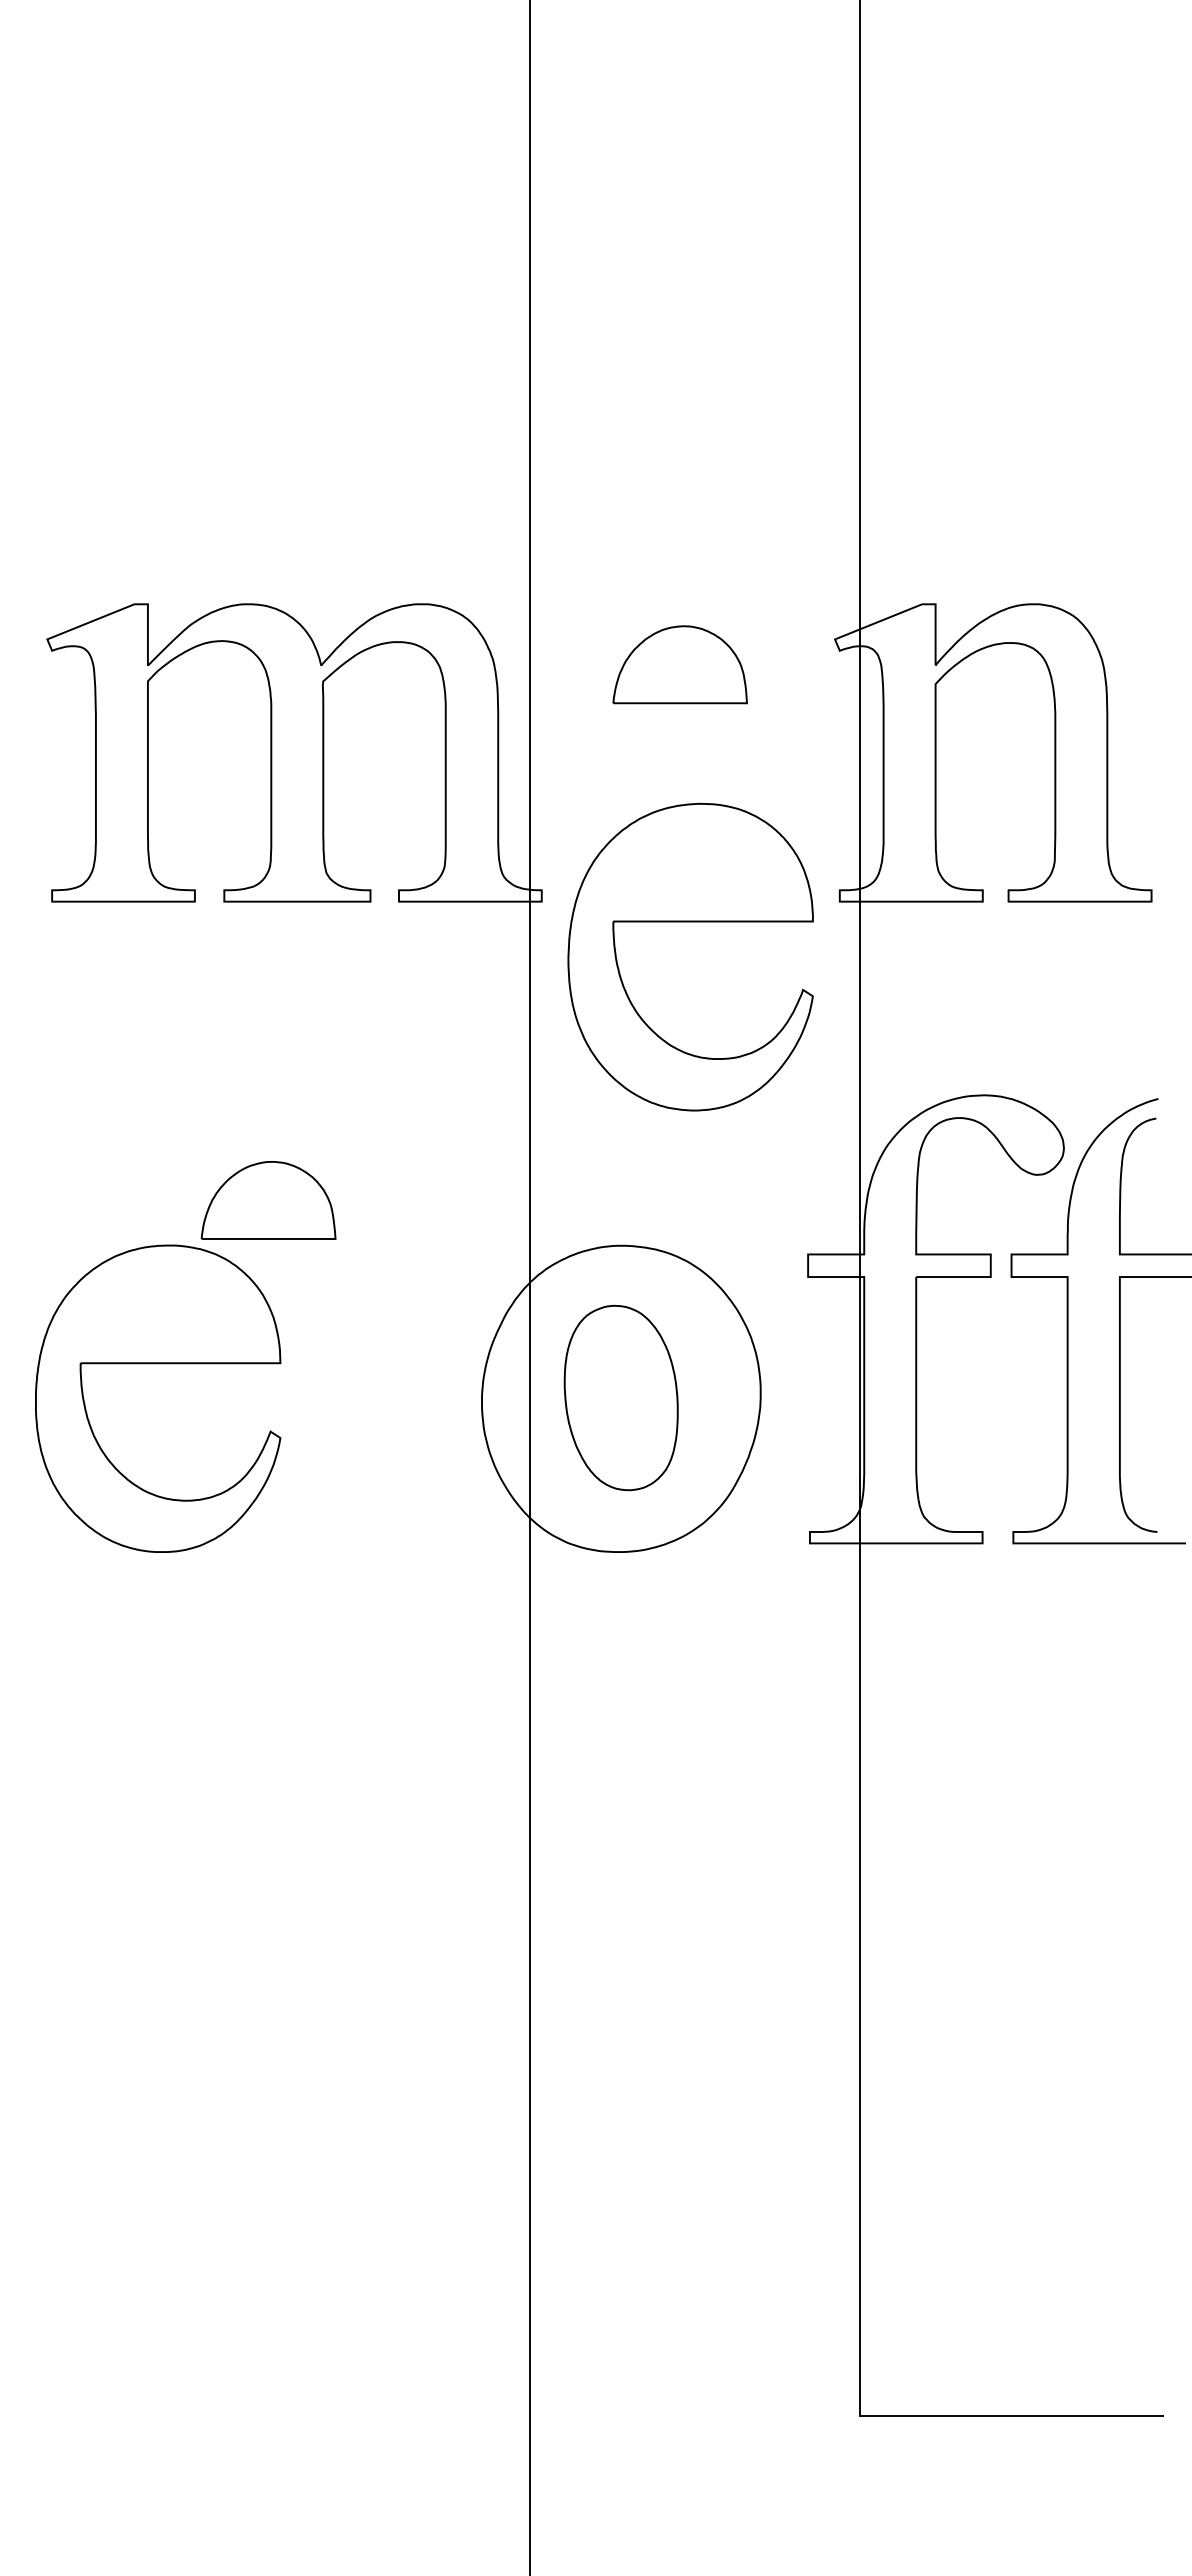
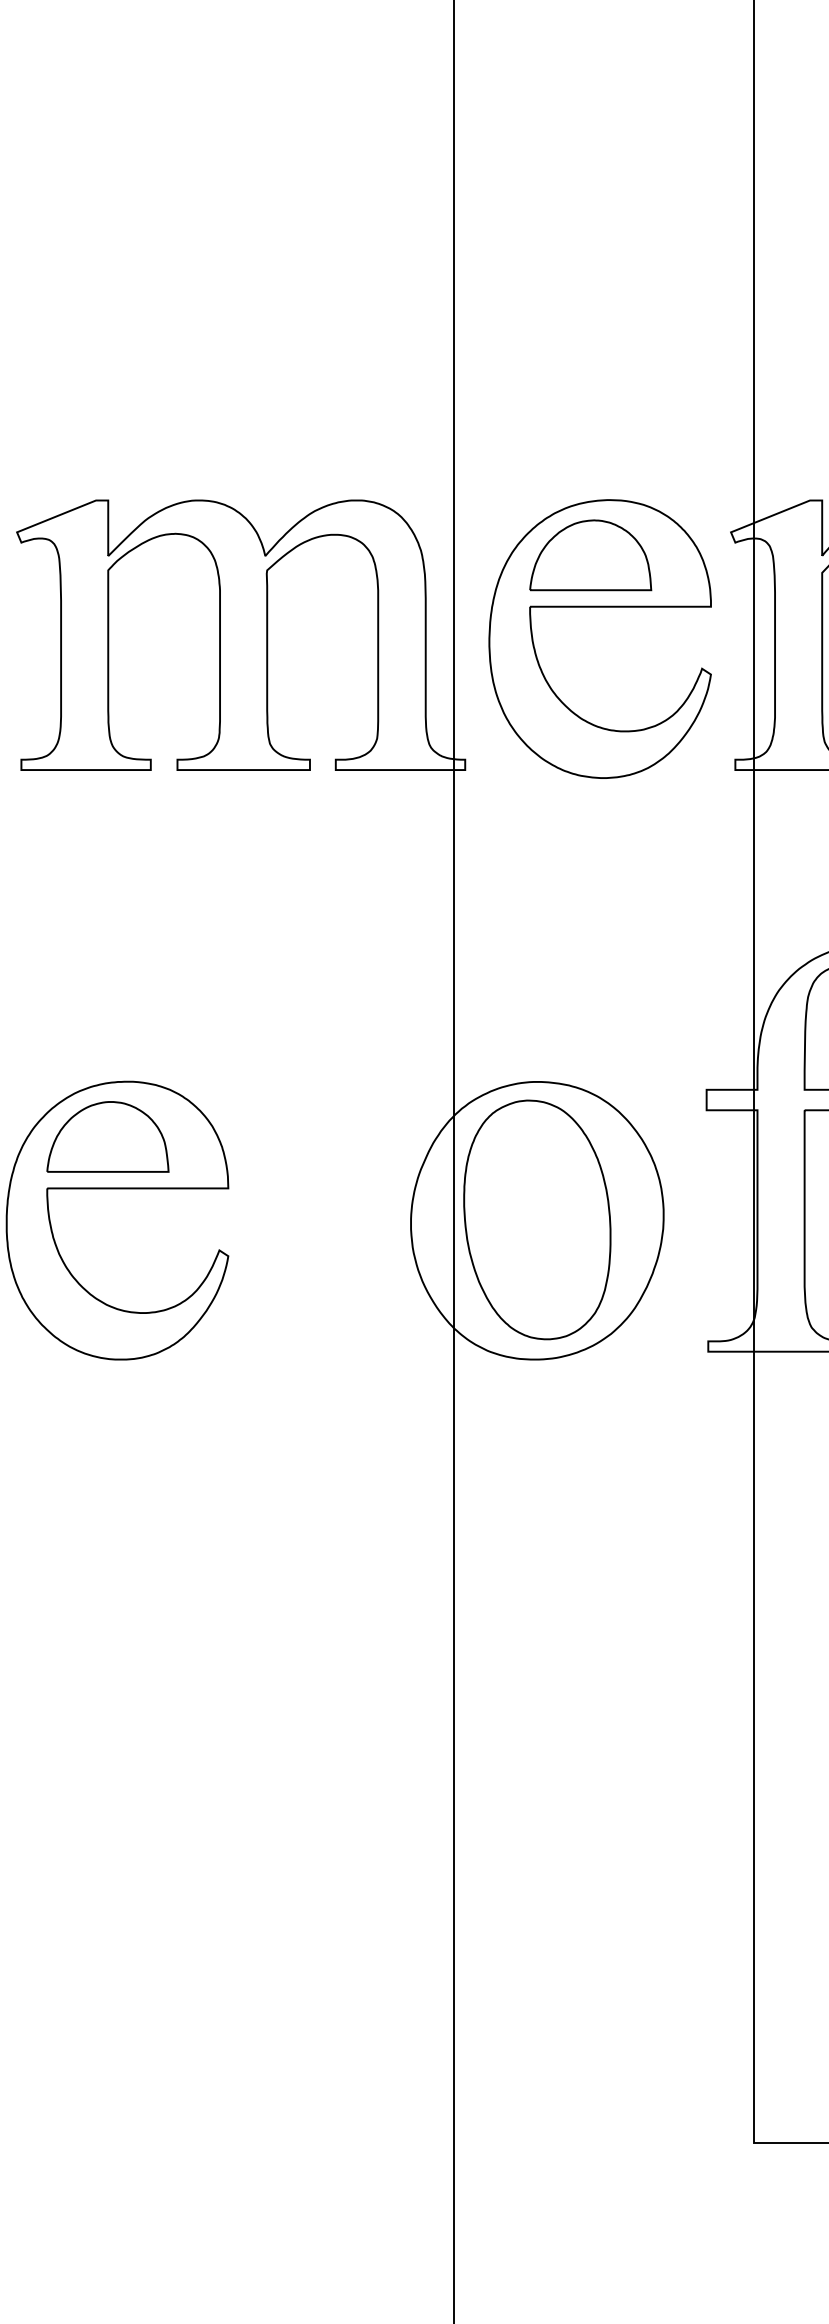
part: (690, 922) -> (600, 607), moved
part: (268, 1200) -> (107, 1136), moved
part: (620, 1397) -> (536, 1219), size x1.43

